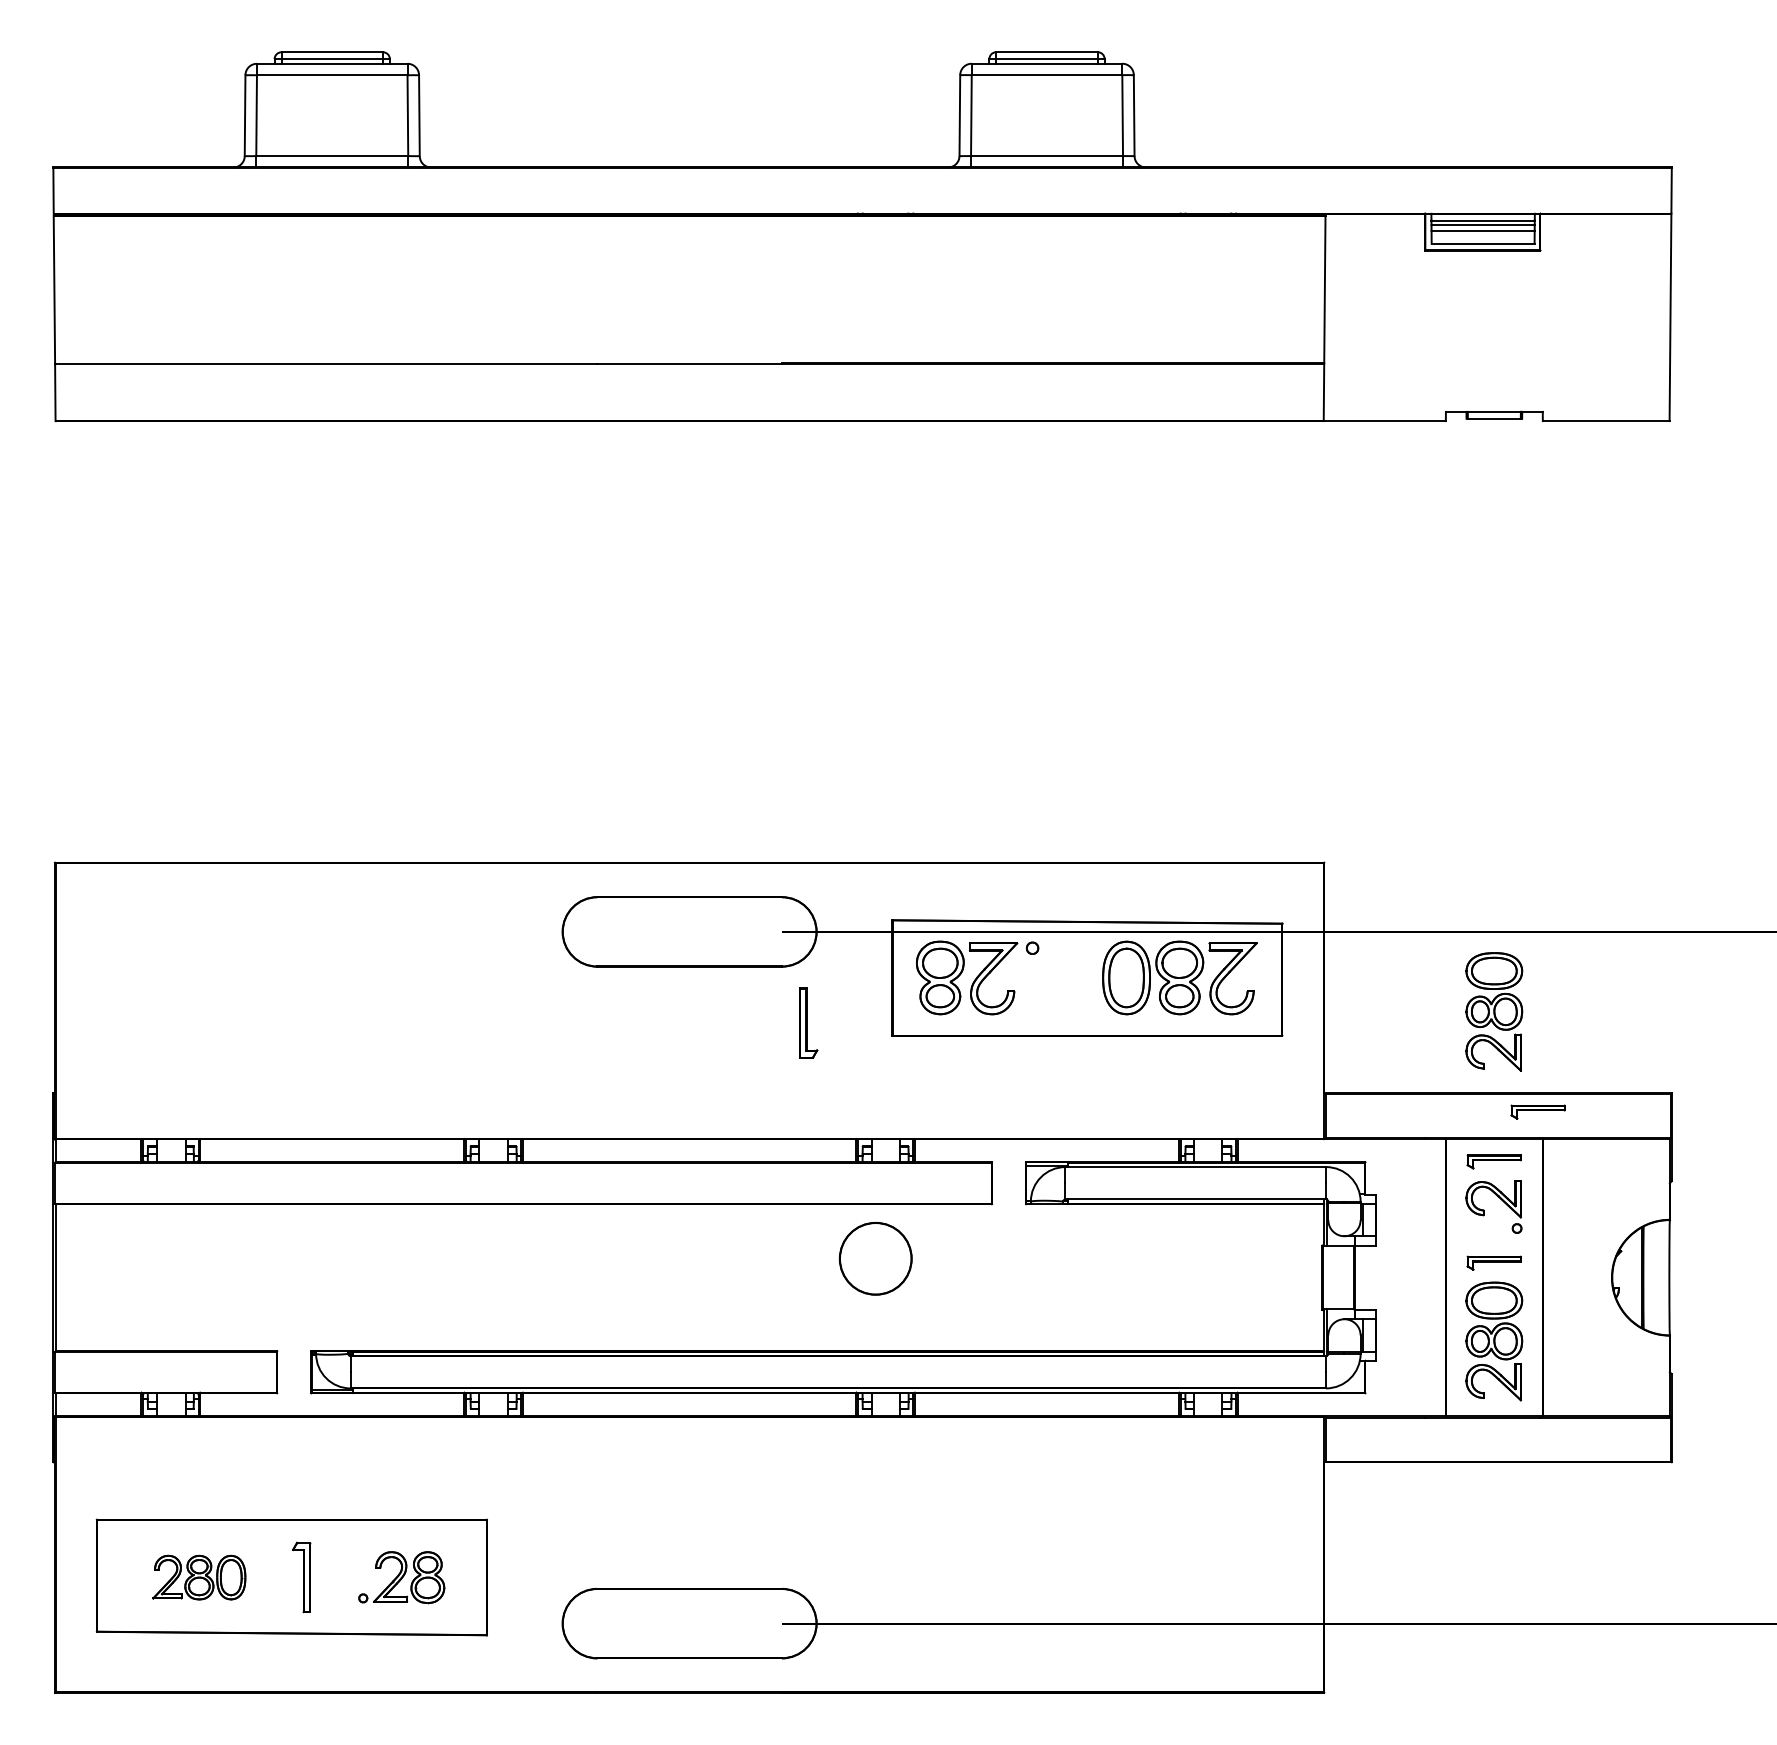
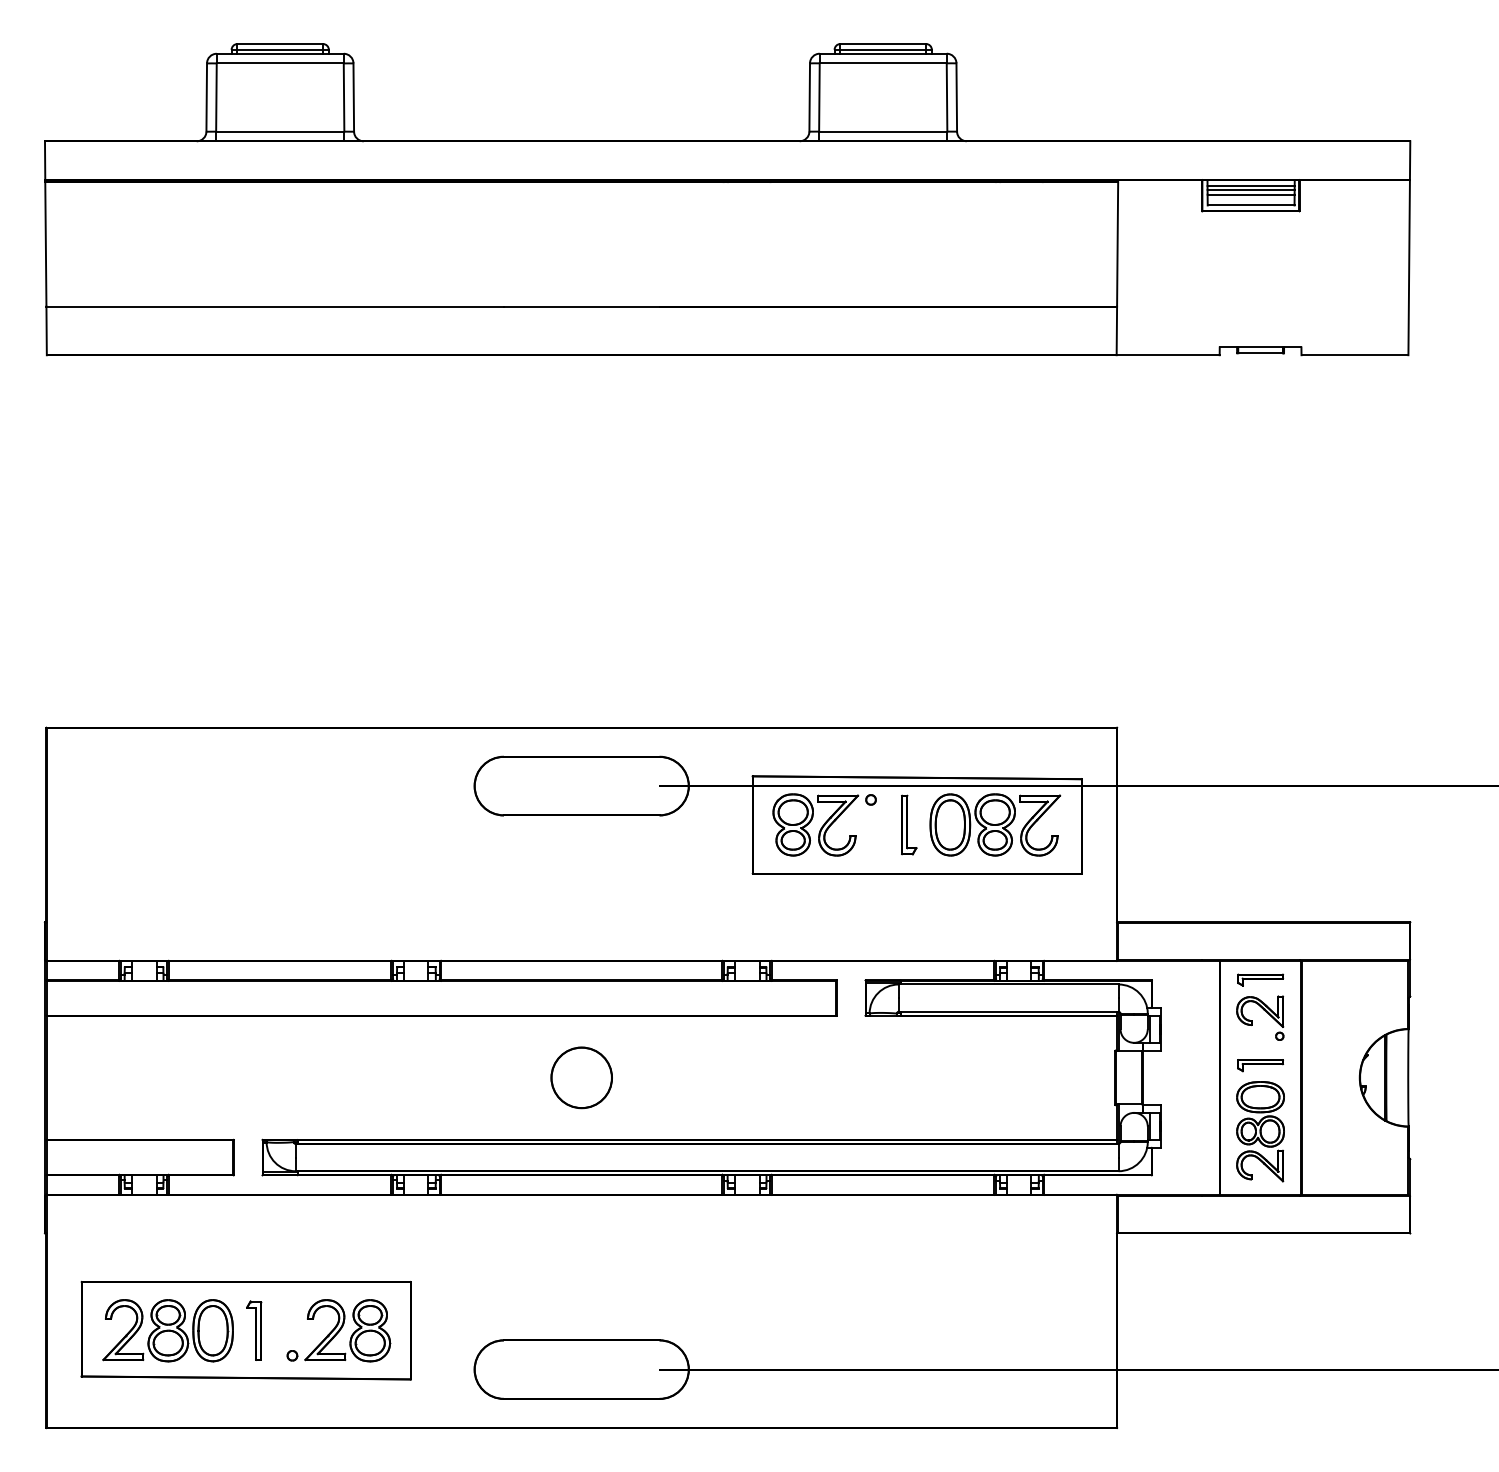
part: (1494, 1011) -> (1260, 853), removed
part: (809, 1022) -> (909, 824), moved
part: (1538, 1111) -> (1297, 937), removed
part: (875, 1258) -> (581, 1077), moved
part: (198, 1577) -> (167, 1330), size x1.67
part: (401, 1577) -> (338, 1330), size x1.43

